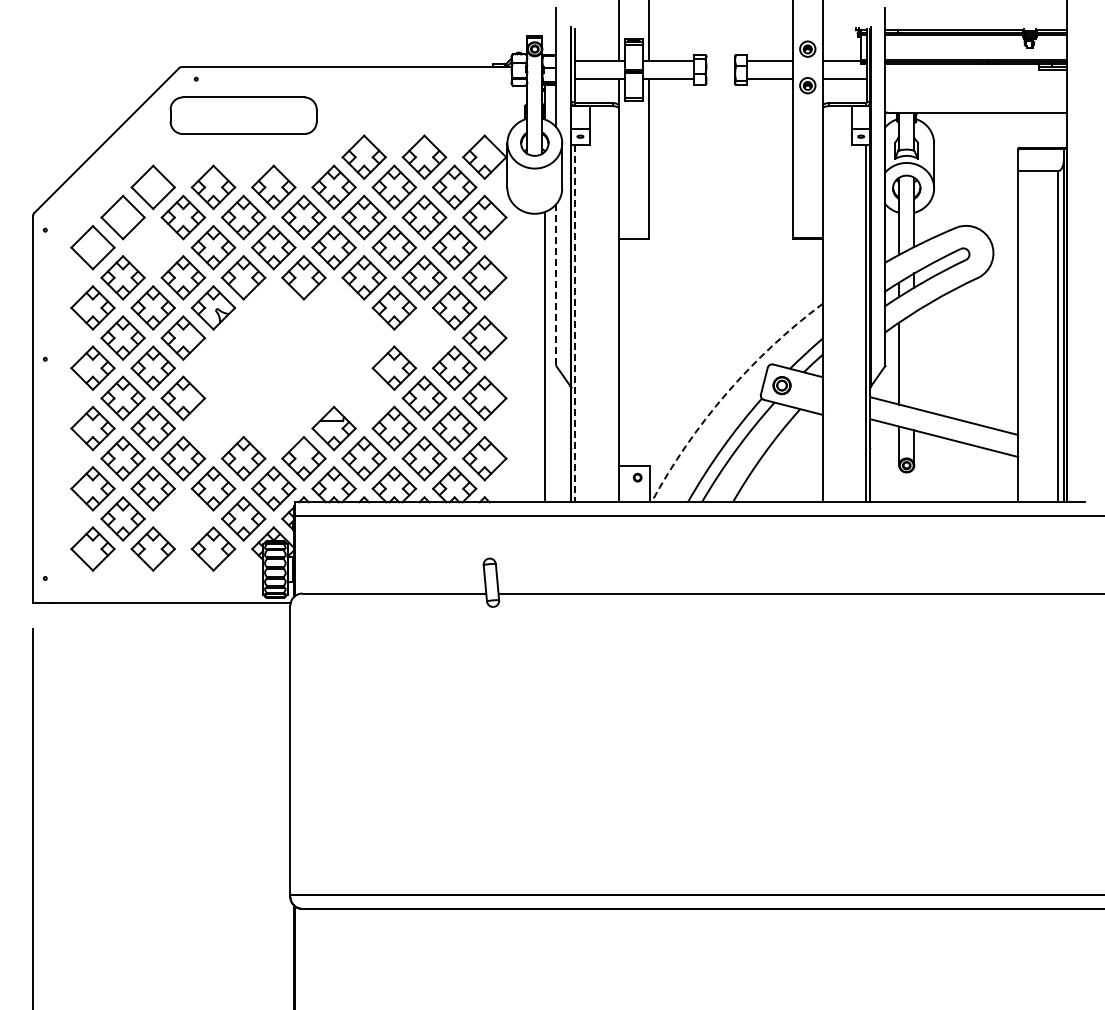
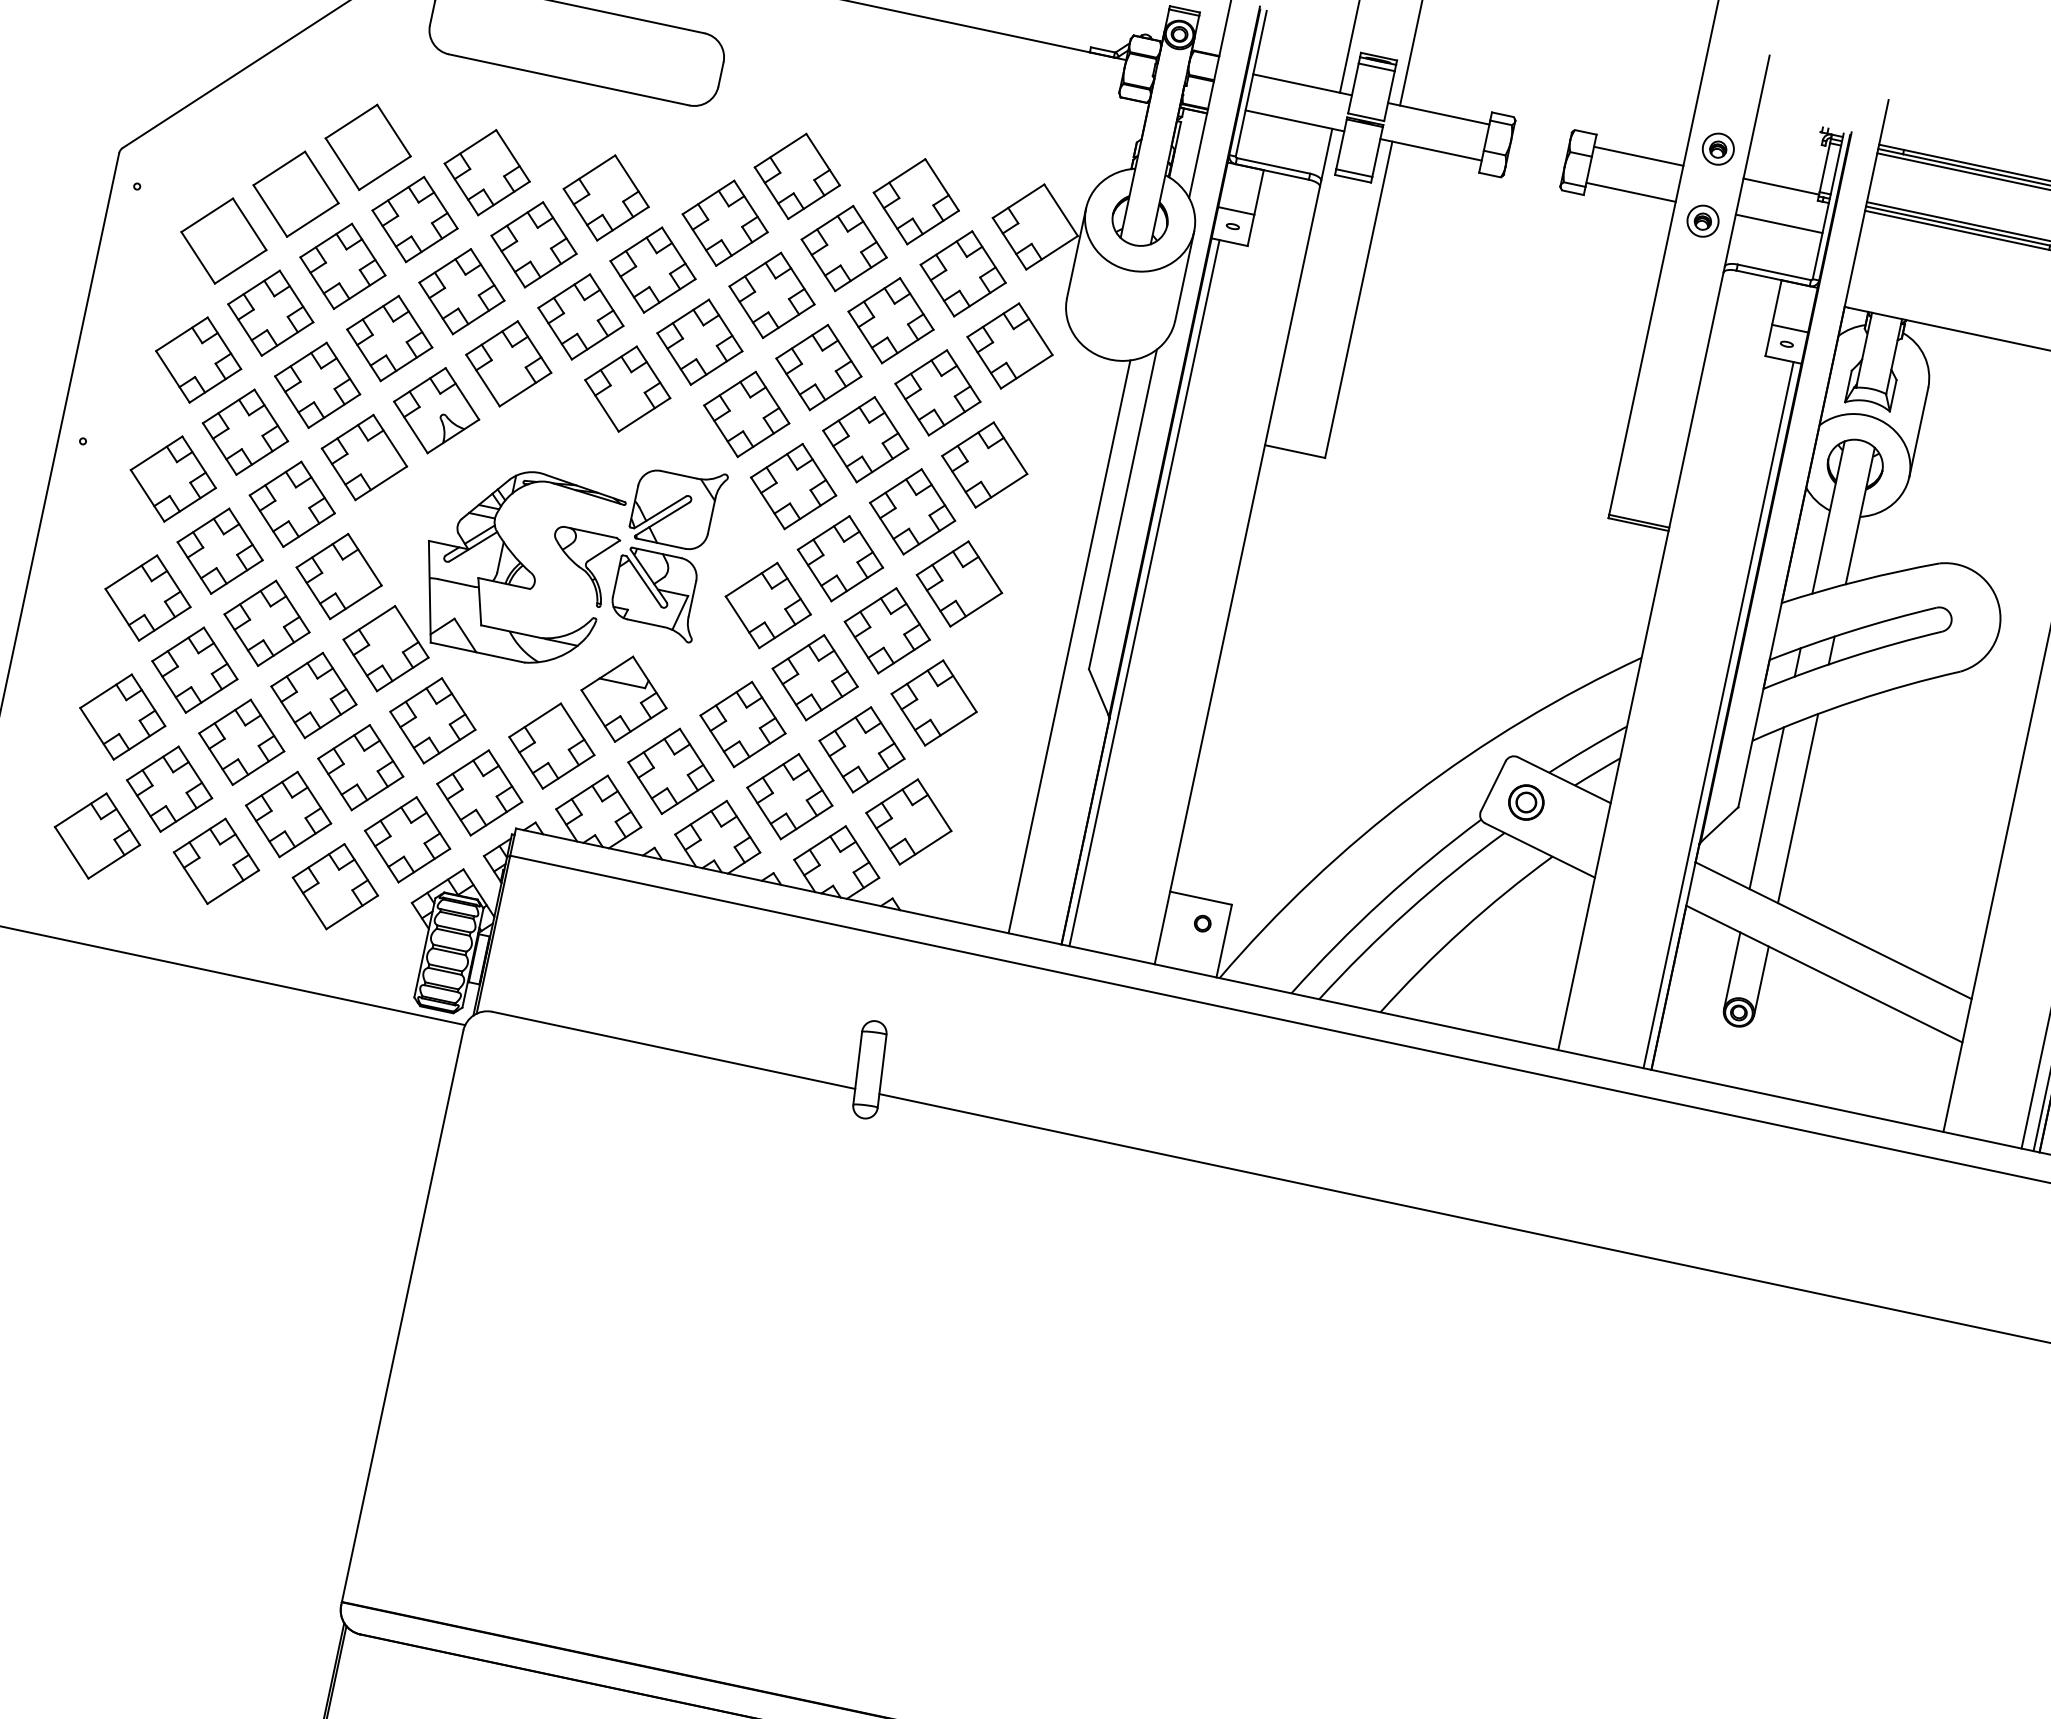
part: (152, 247) -> (341, 265), added
line: (556, 285) -> (1123, 510), dashed -> solid
line: (575, 323) -> (1144, 593), dashed -> solid
part: (424, 337) -> (840, 557), added
line: (914, 360) -> (1798, 808), added
part: (276, 379) -> (530, 578), added
arc: (726, 393) -> (1413, 794), dashed -> solid
part: (182, 518) -> (287, 813), added

